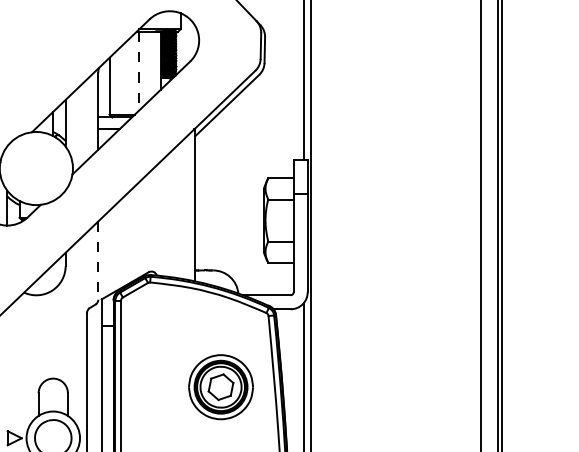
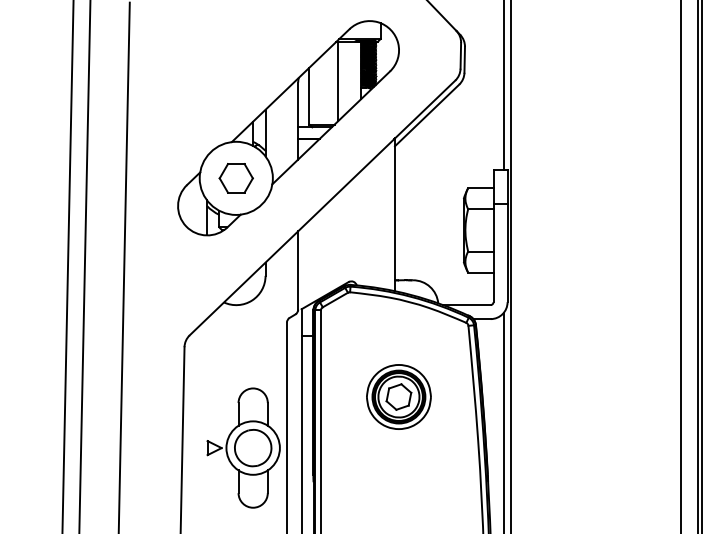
line: (138, 71) -> (338, 81), dashed -> solid
part: (35, 168) -> (235, 178), added
line: (98, 260) -> (298, 270), dashed -> solid
part: (220, 386) -> (398, 396), moved

